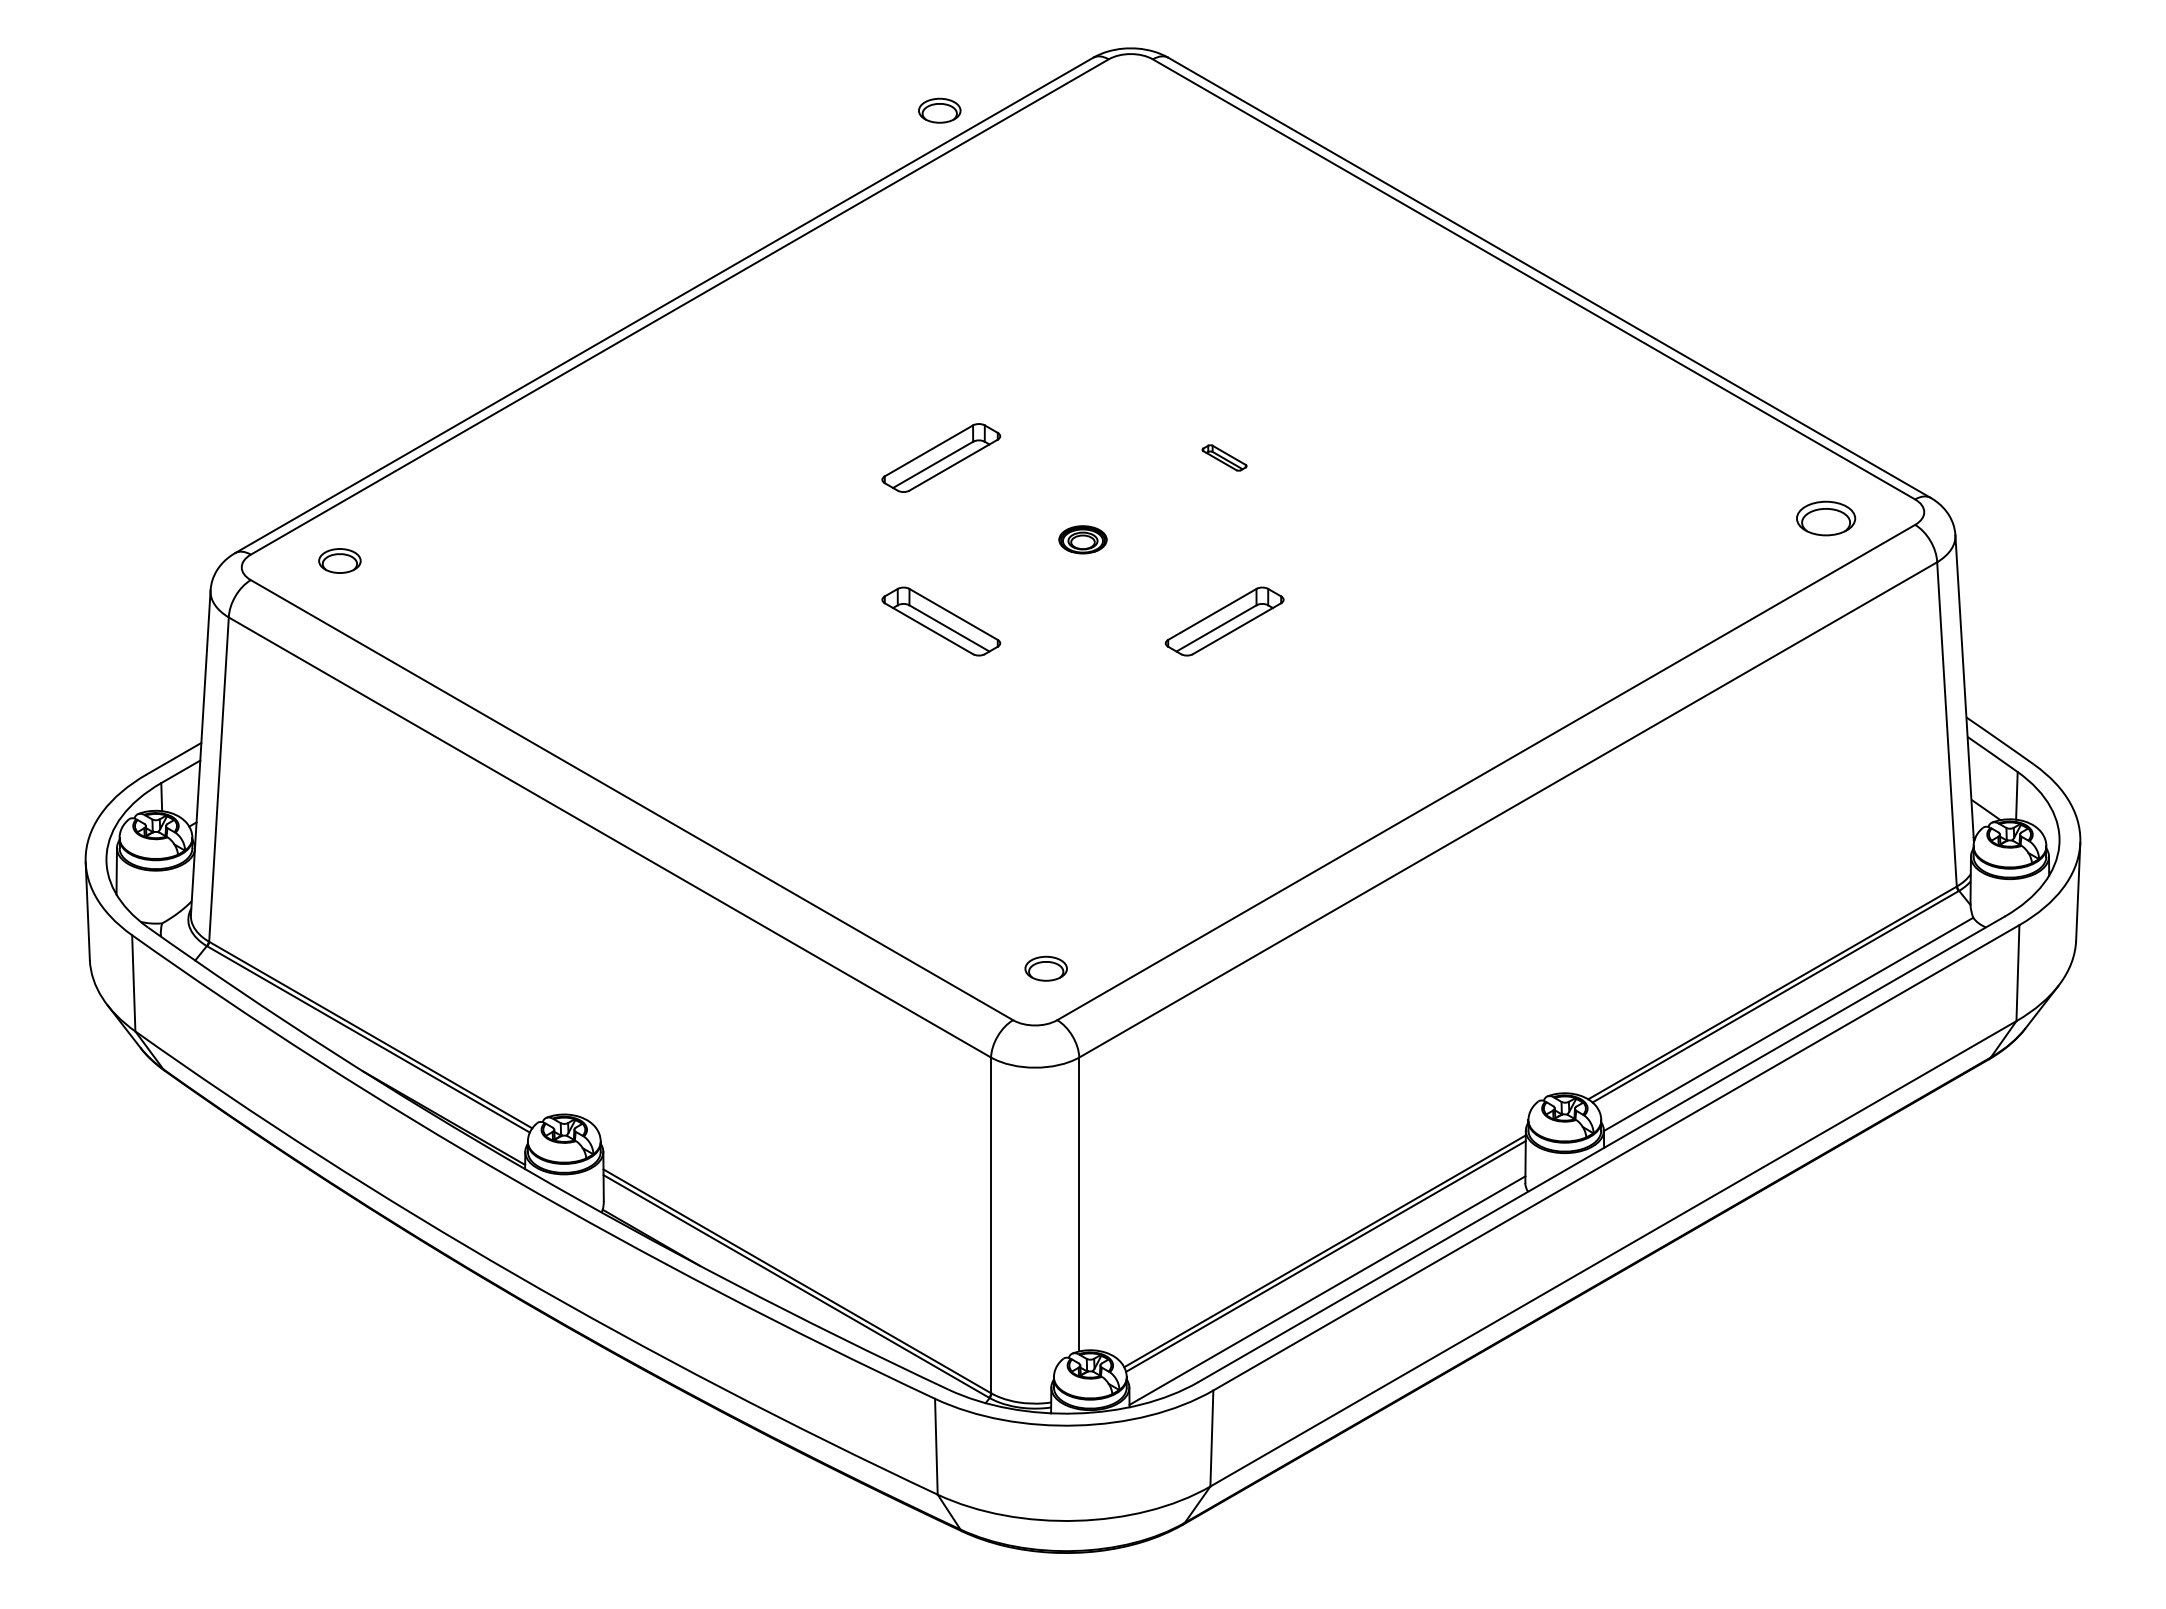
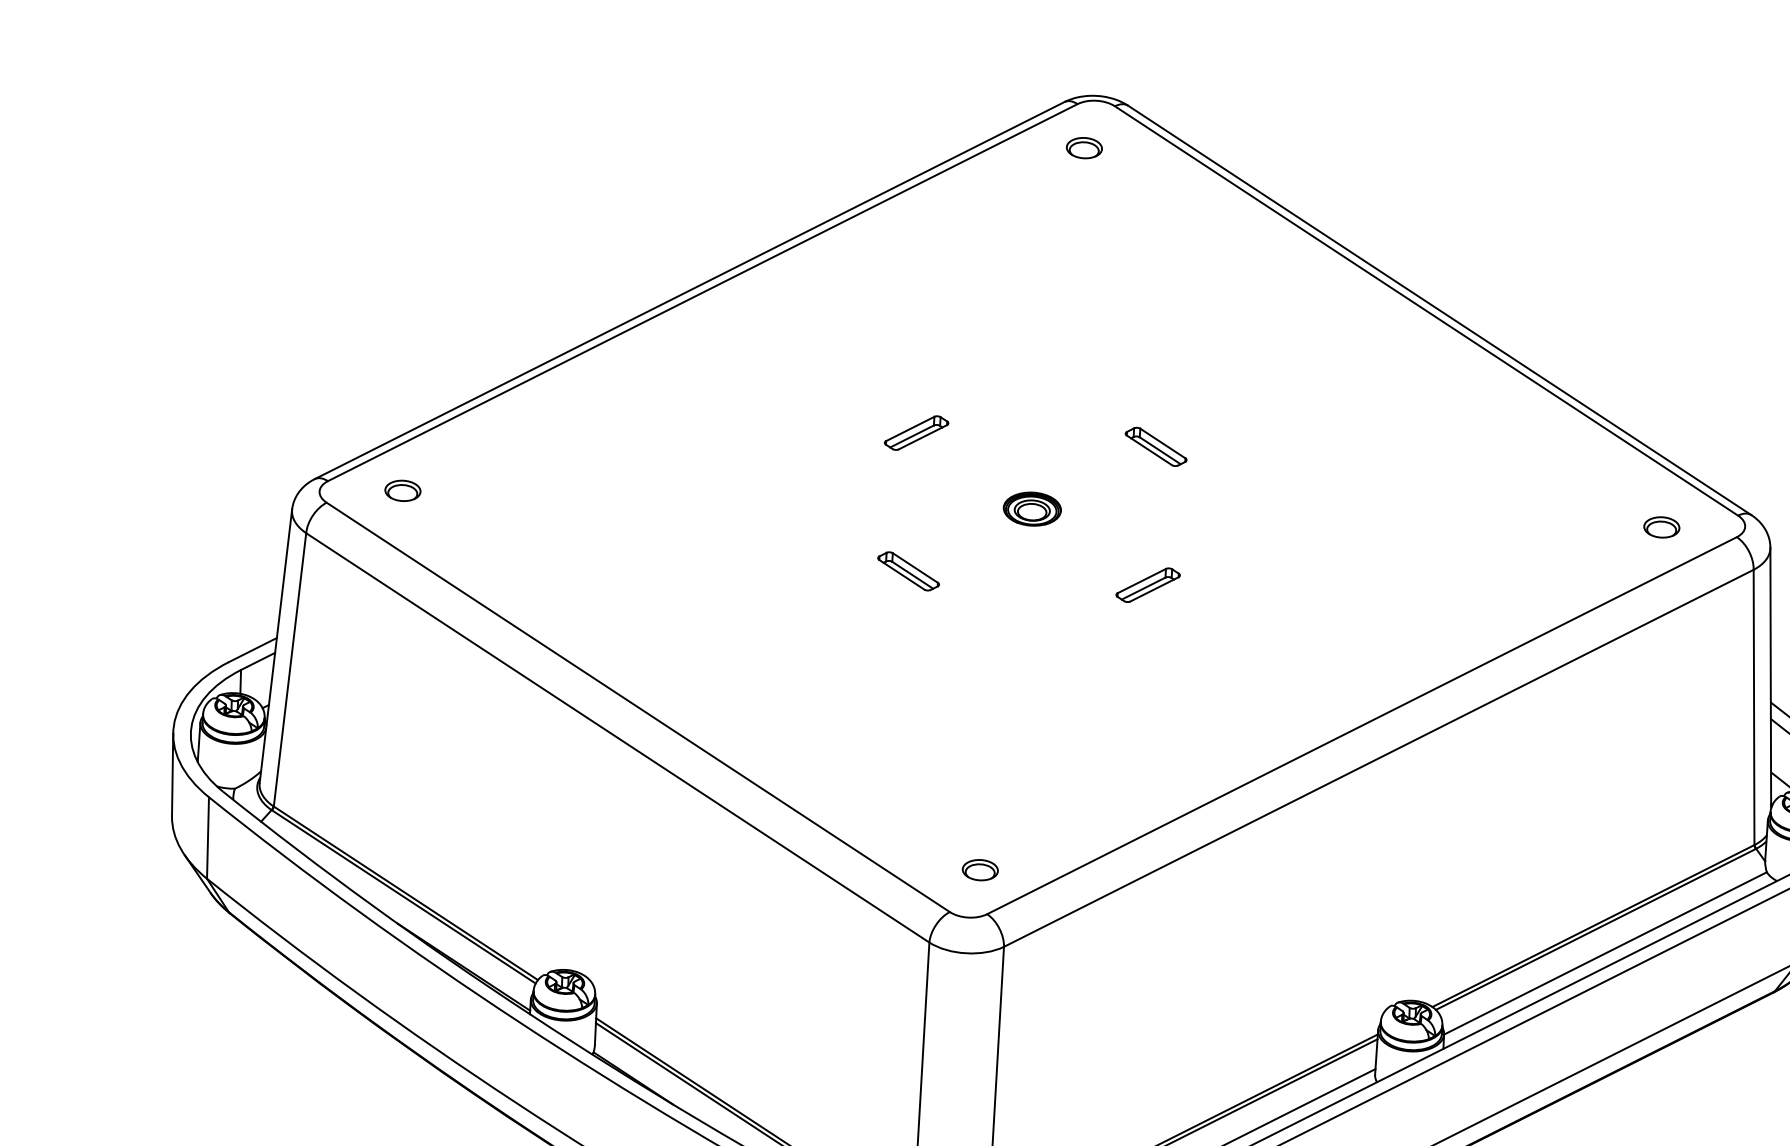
part: (939, 110) -> (1084, 147), moved
part: (941, 457) -> (916, 432), size x0.62
part: (1224, 457) -> (1156, 446), size x1.67
part: (1825, 518) -> (1661, 527), size x0.71
part: (1082, 539) -> (1031, 508), size x1.43
part: (941, 621) -> (908, 571), size x0.62
part: (1224, 621) -> (1148, 585), size x0.62

